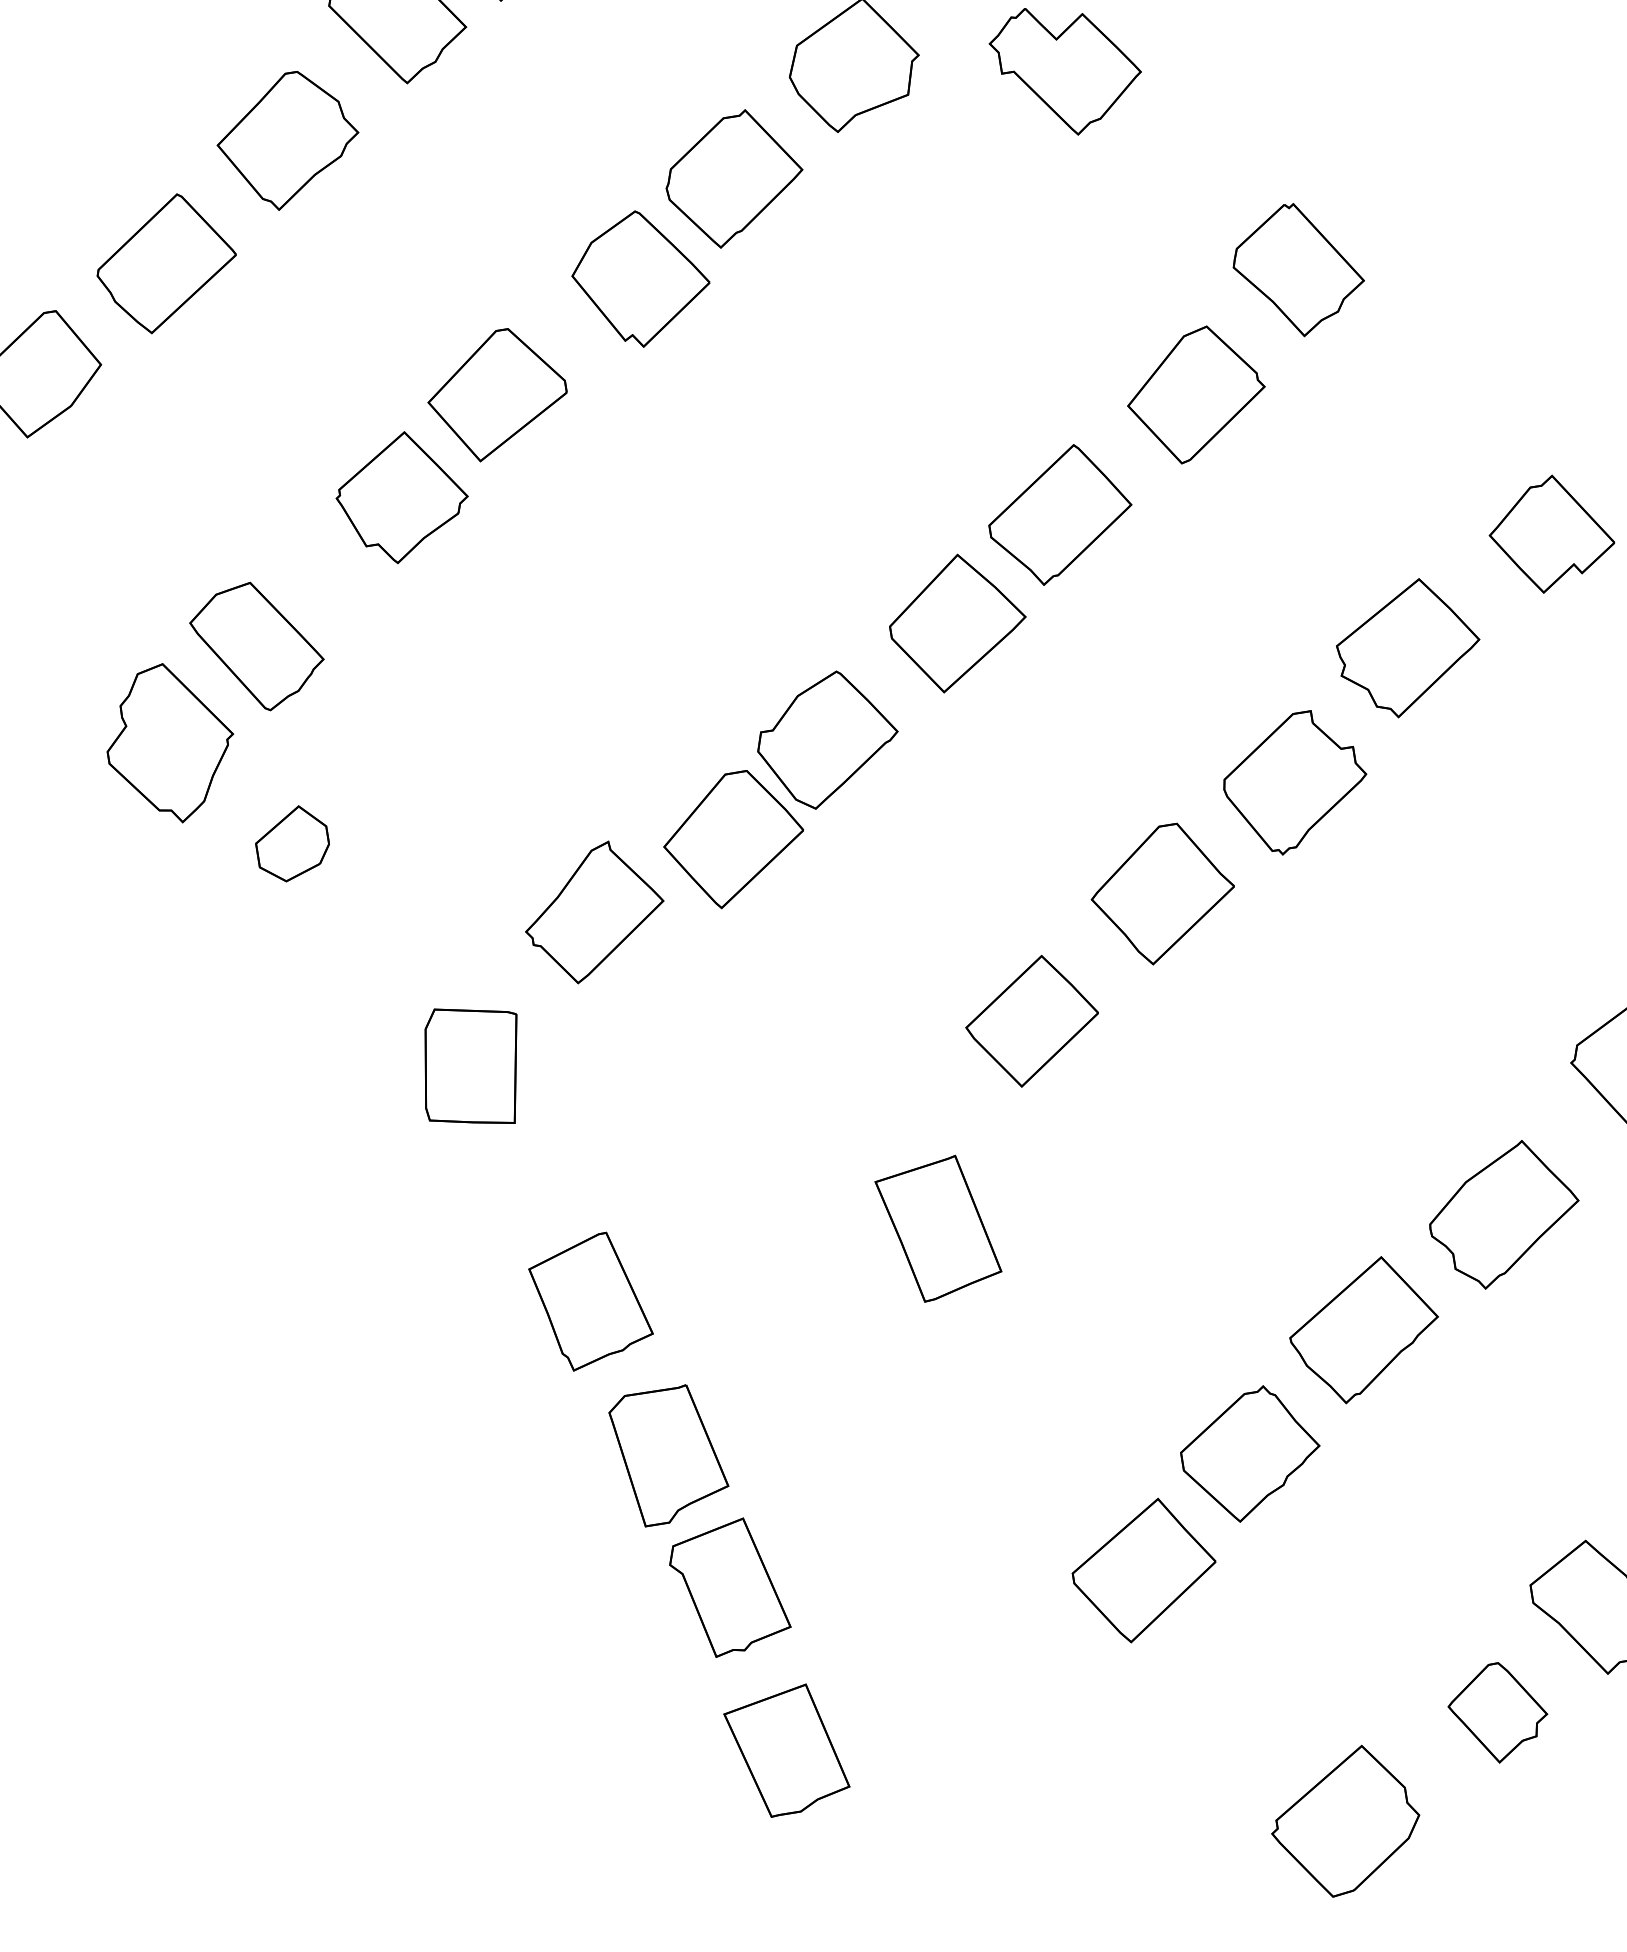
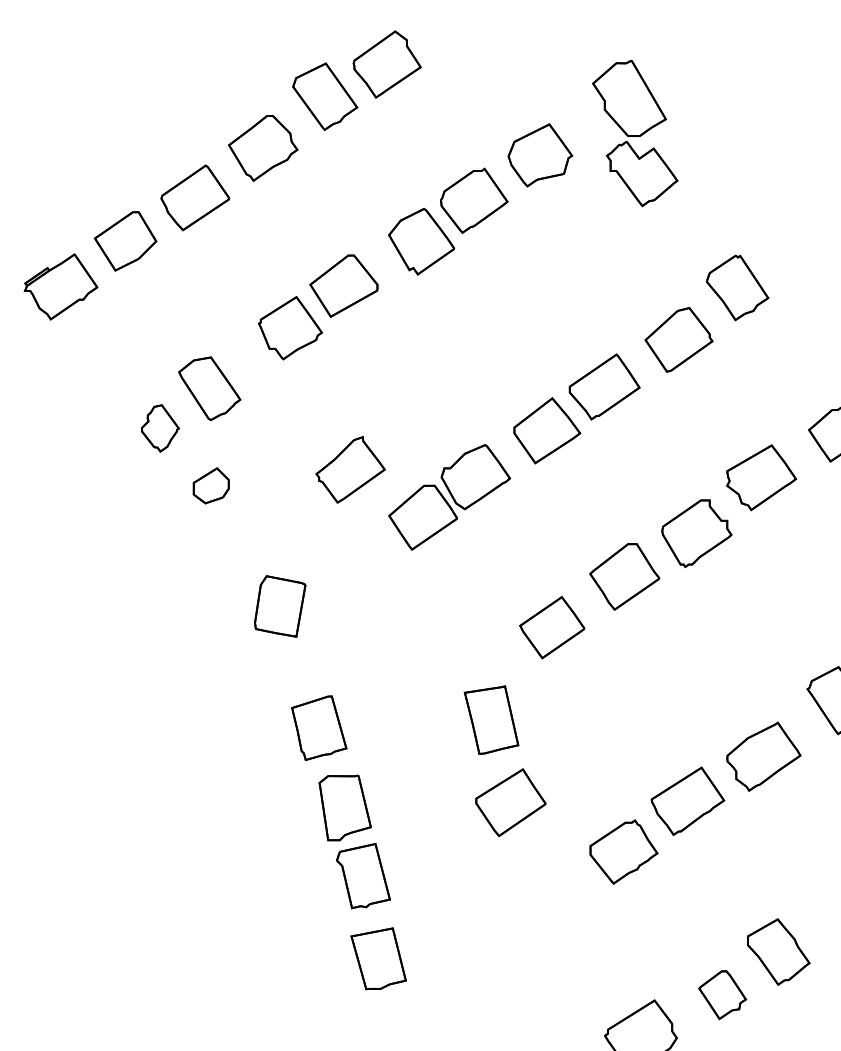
part: (170, 743) -> (160, 428), size x0.6
part: (593, 911) -> (350, 469), moved
part: (1143, 1570) -> (510, 802), moved

